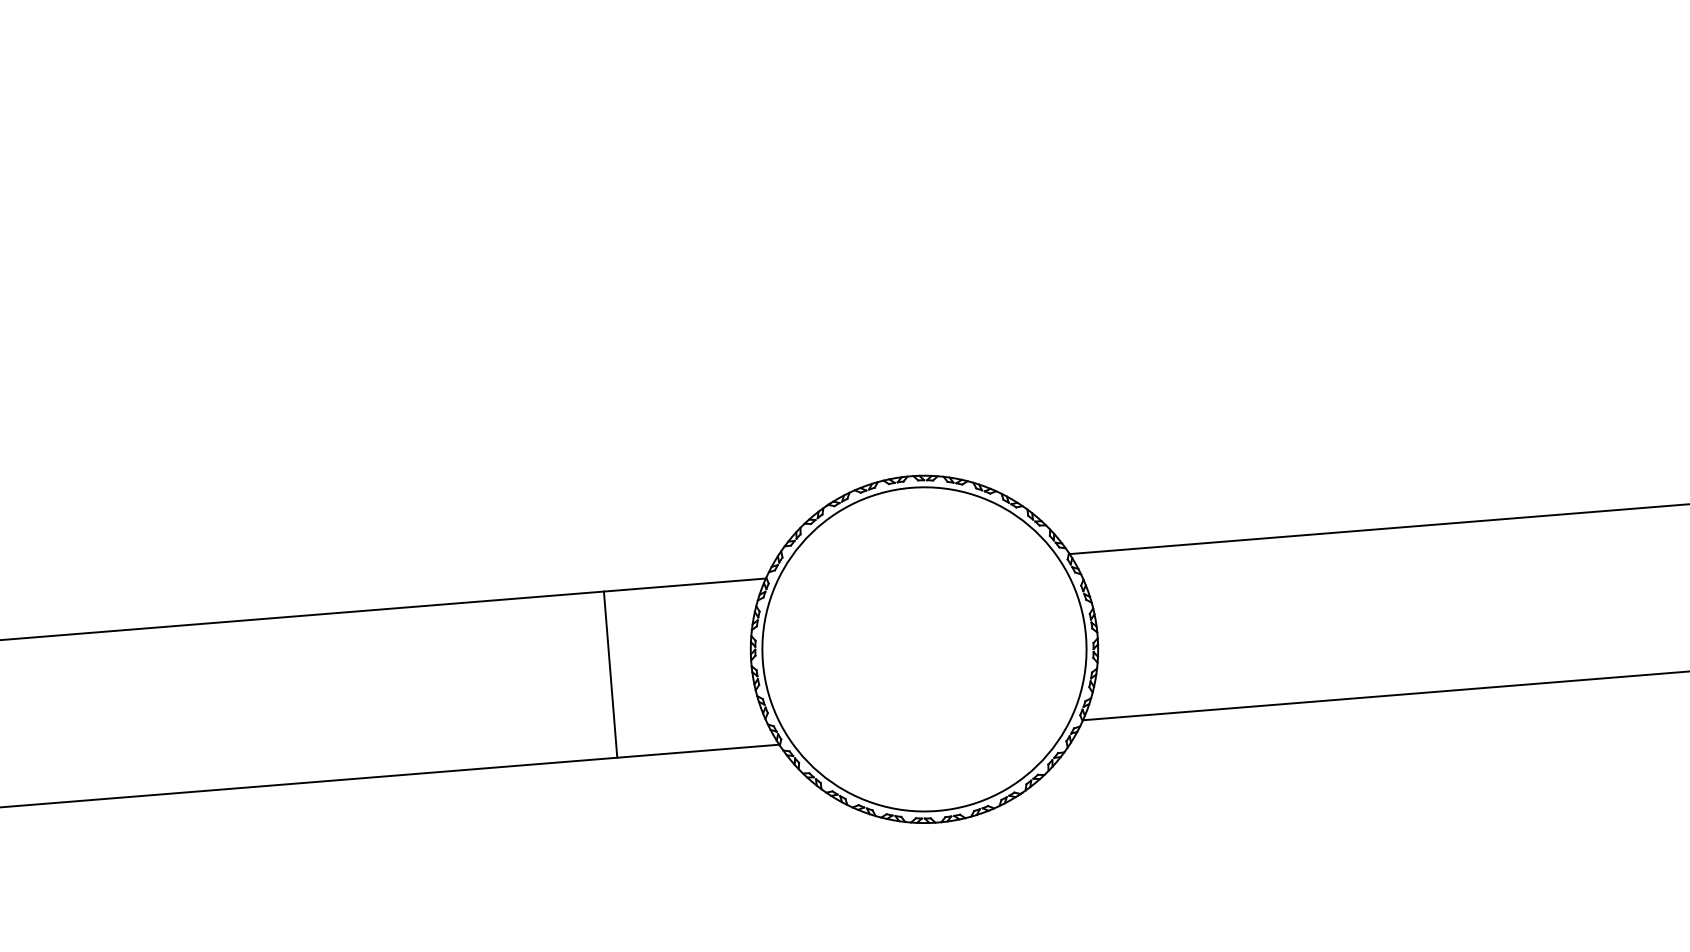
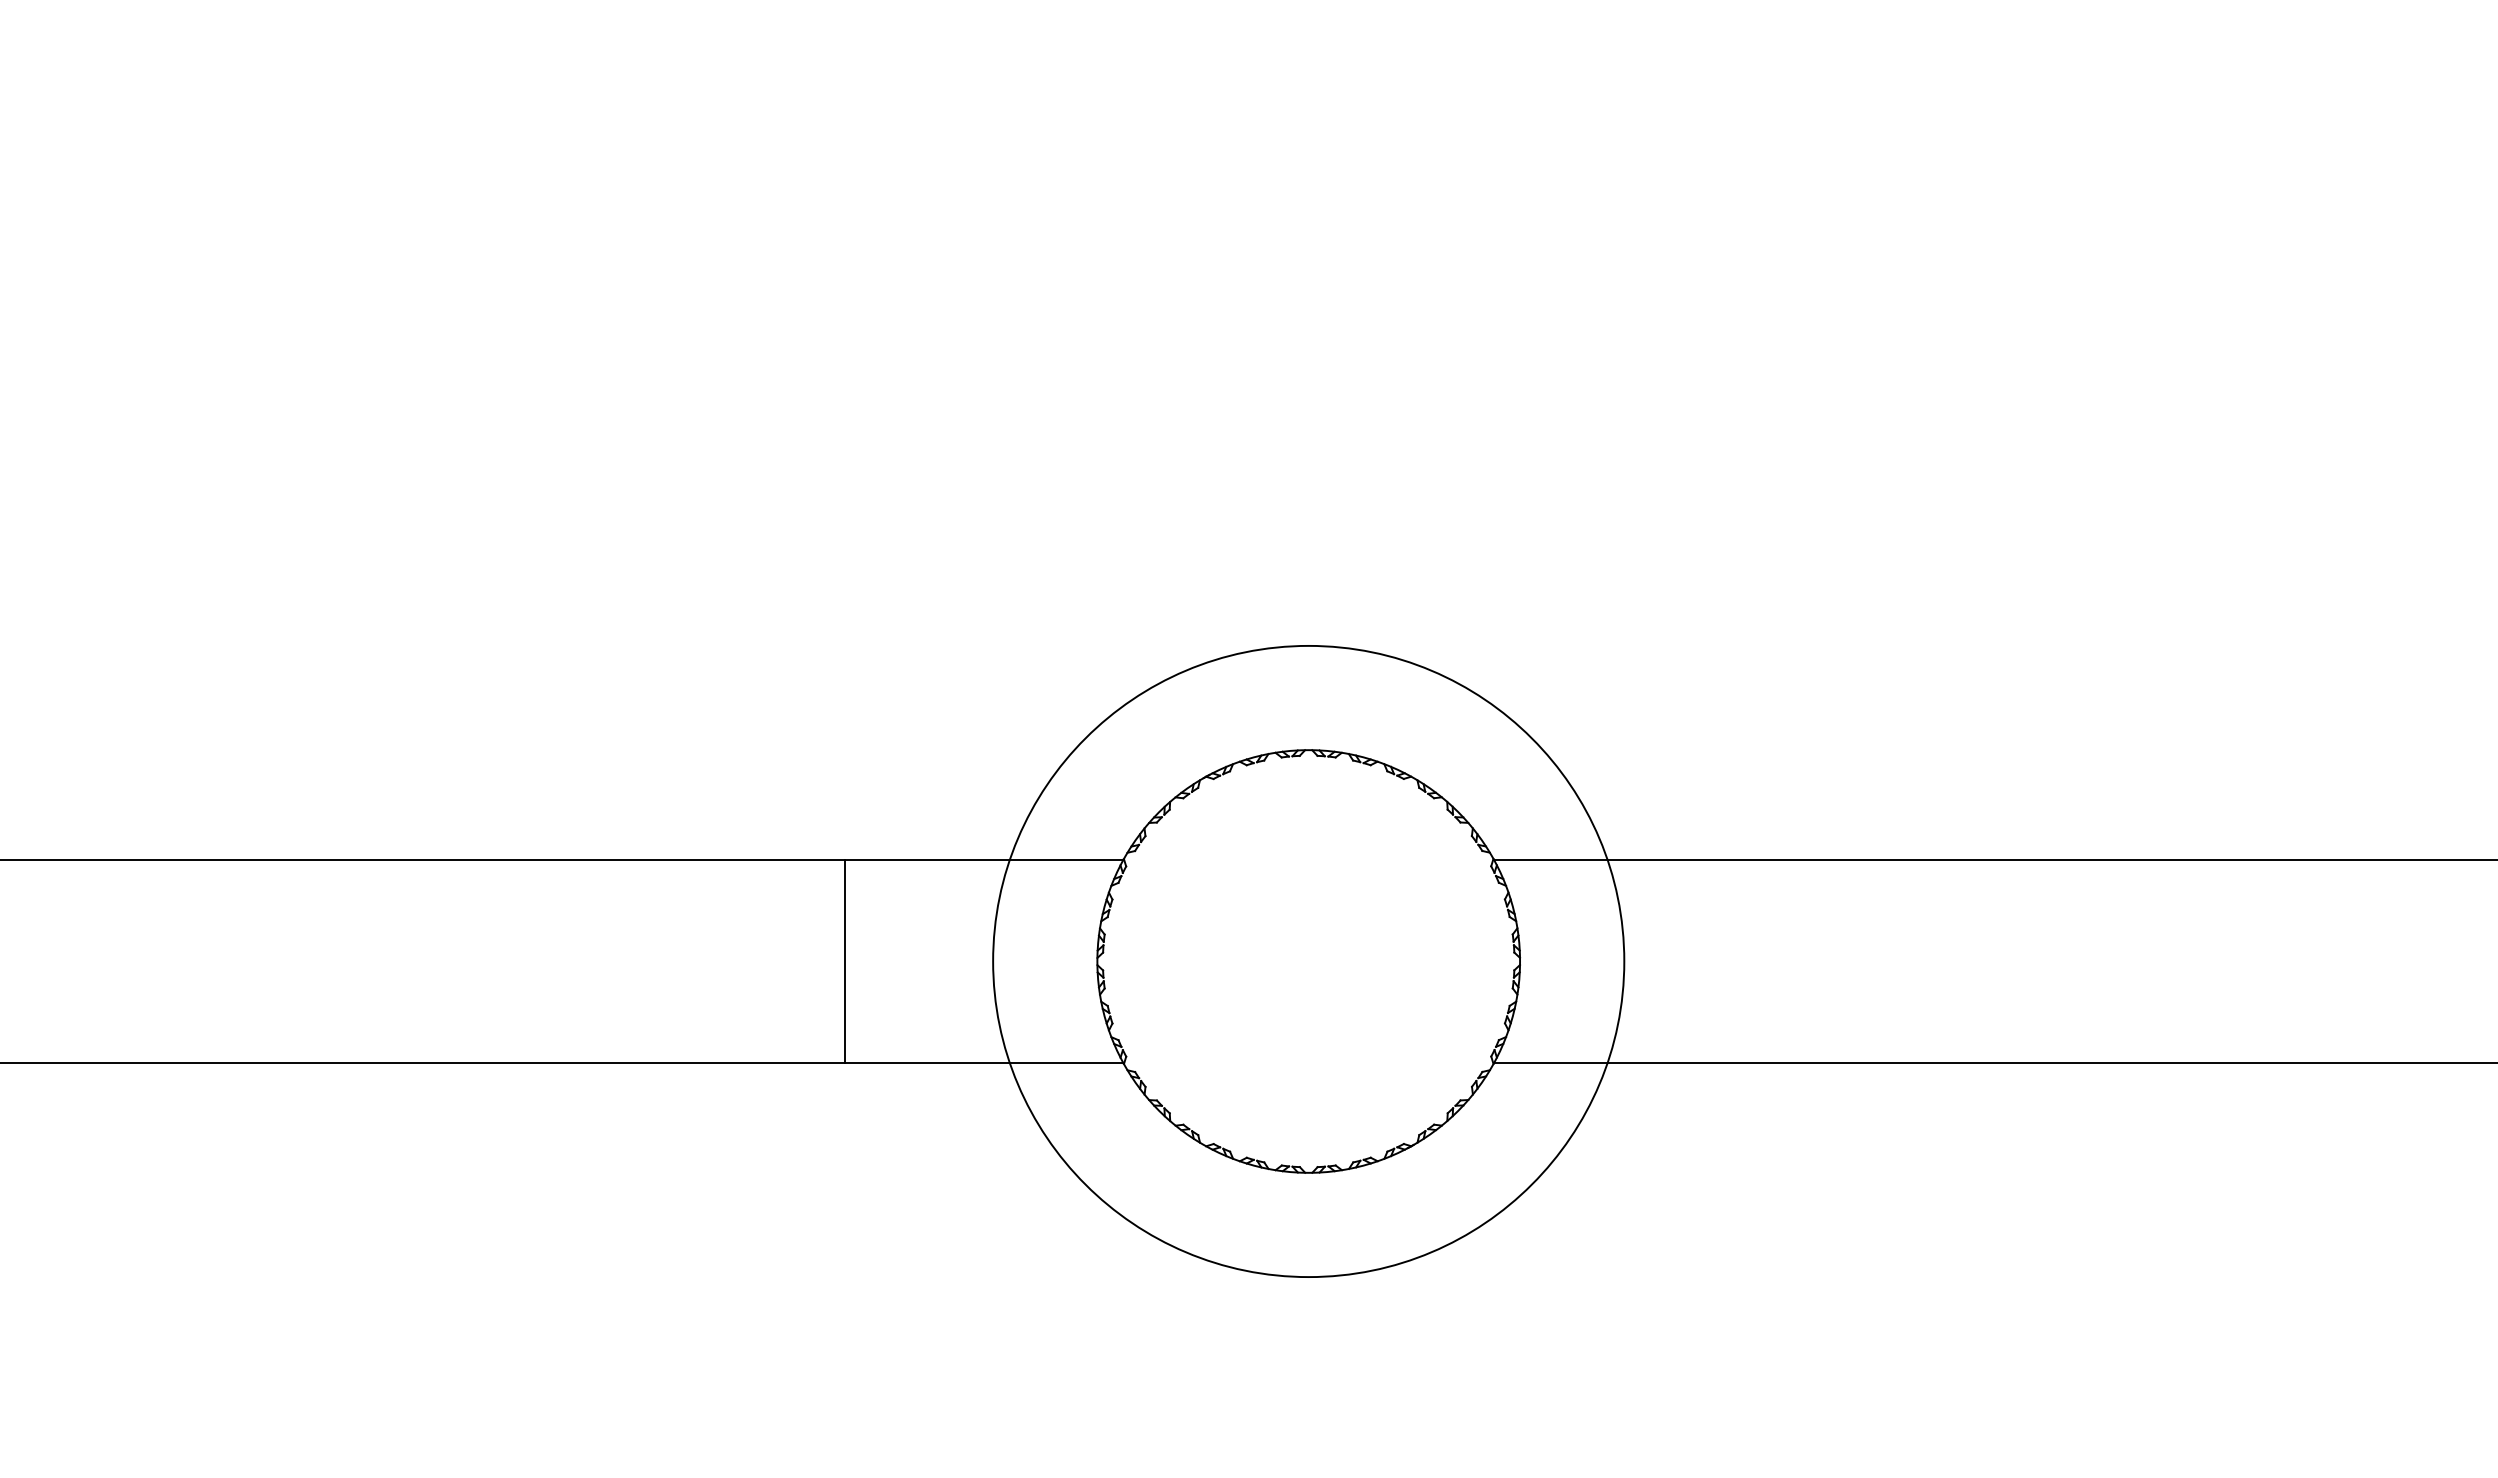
circle: (924, 649) -> (1308, 961), size x1.6
line: (610, 674) -> (844, 961), moved

